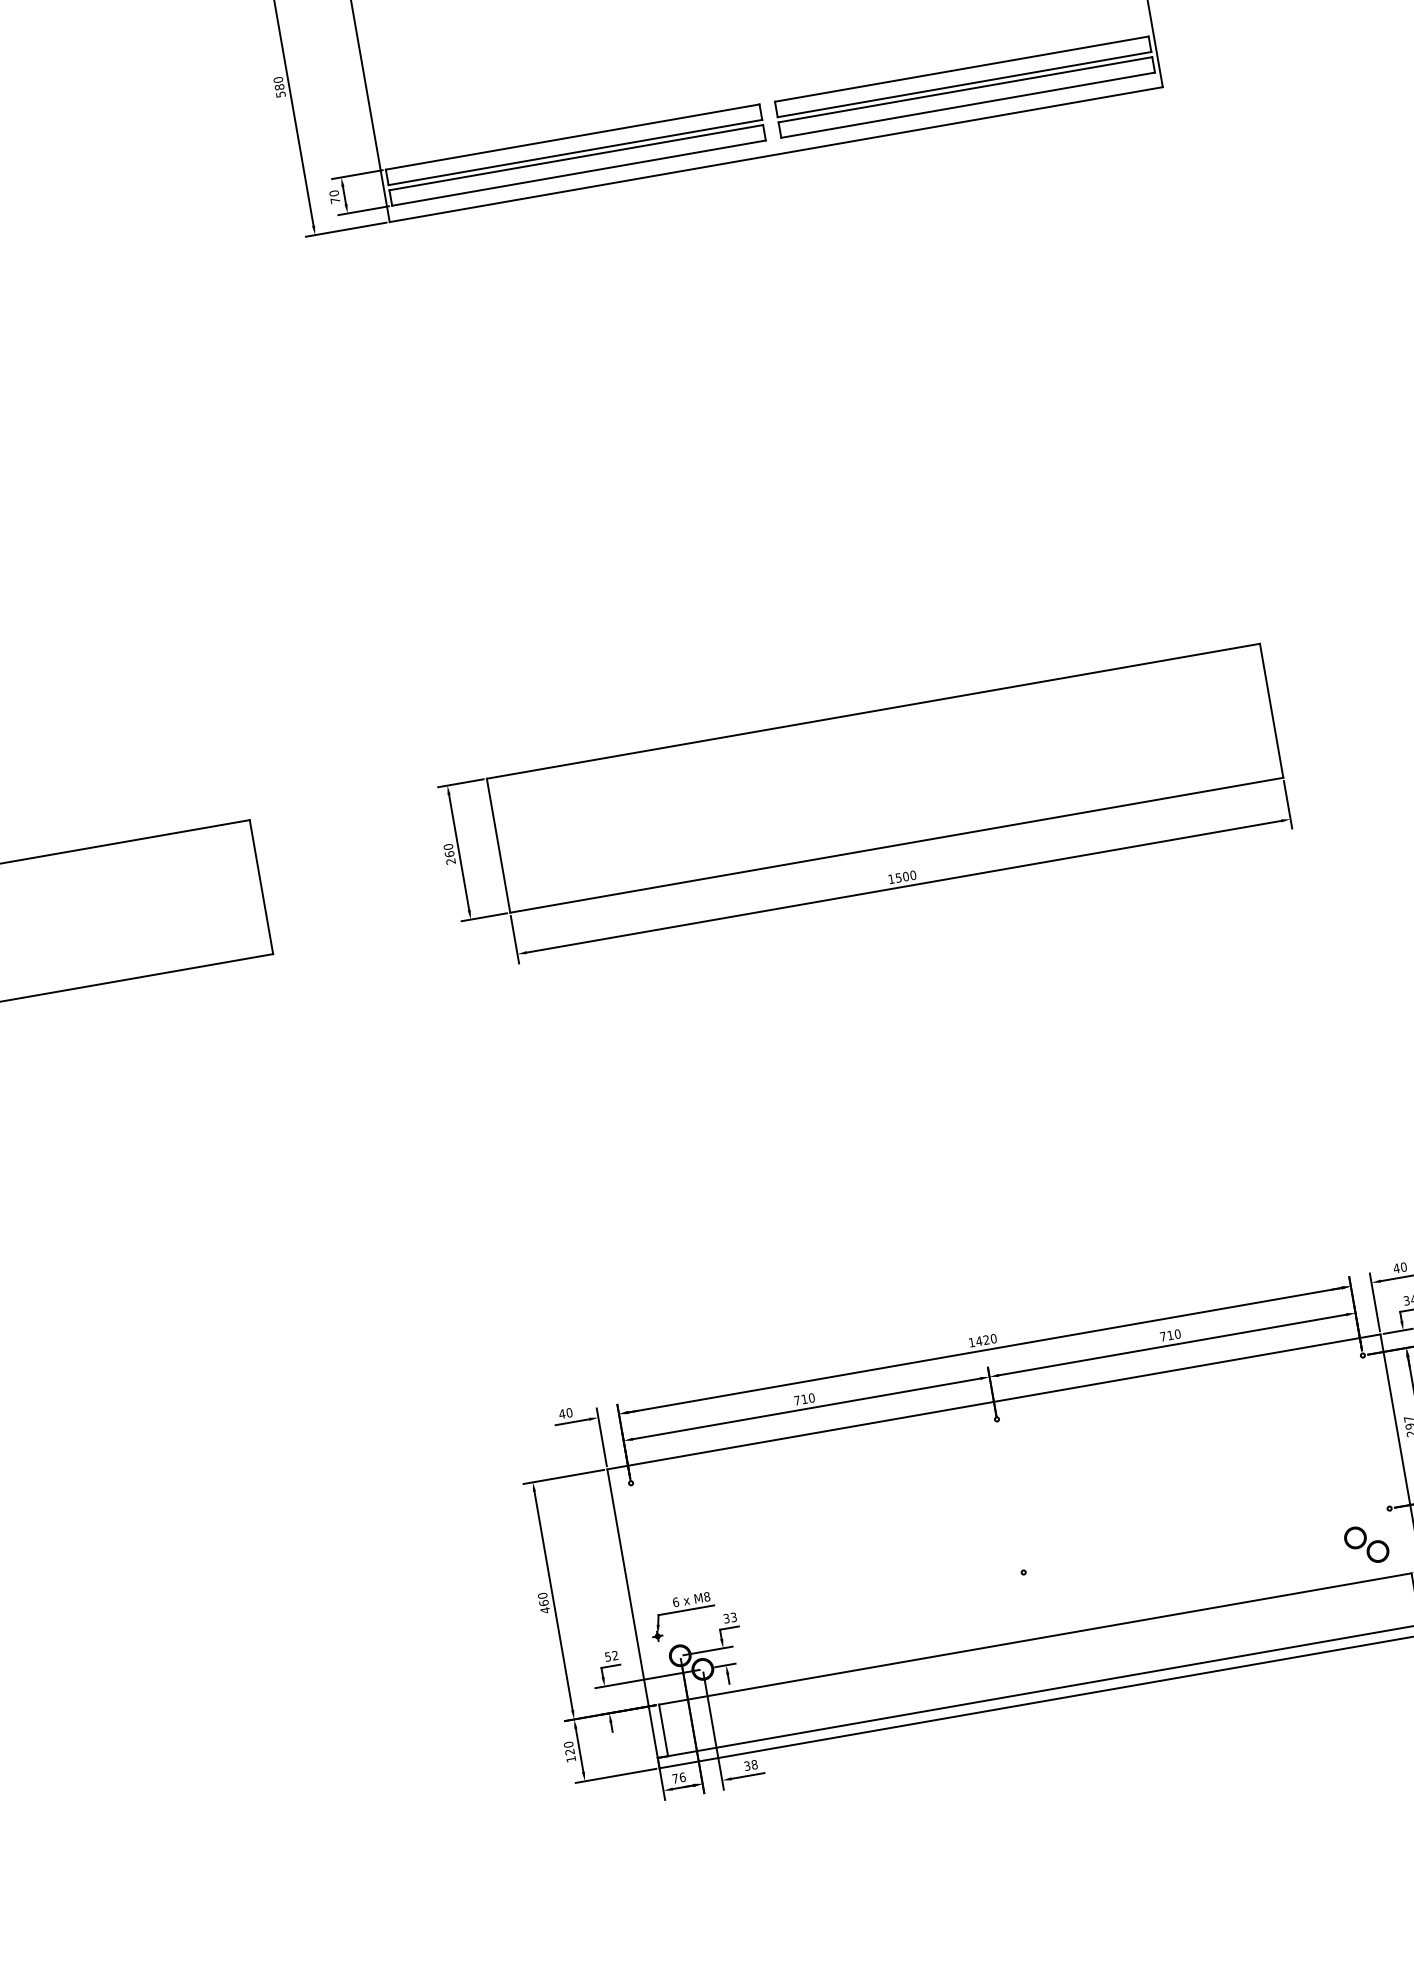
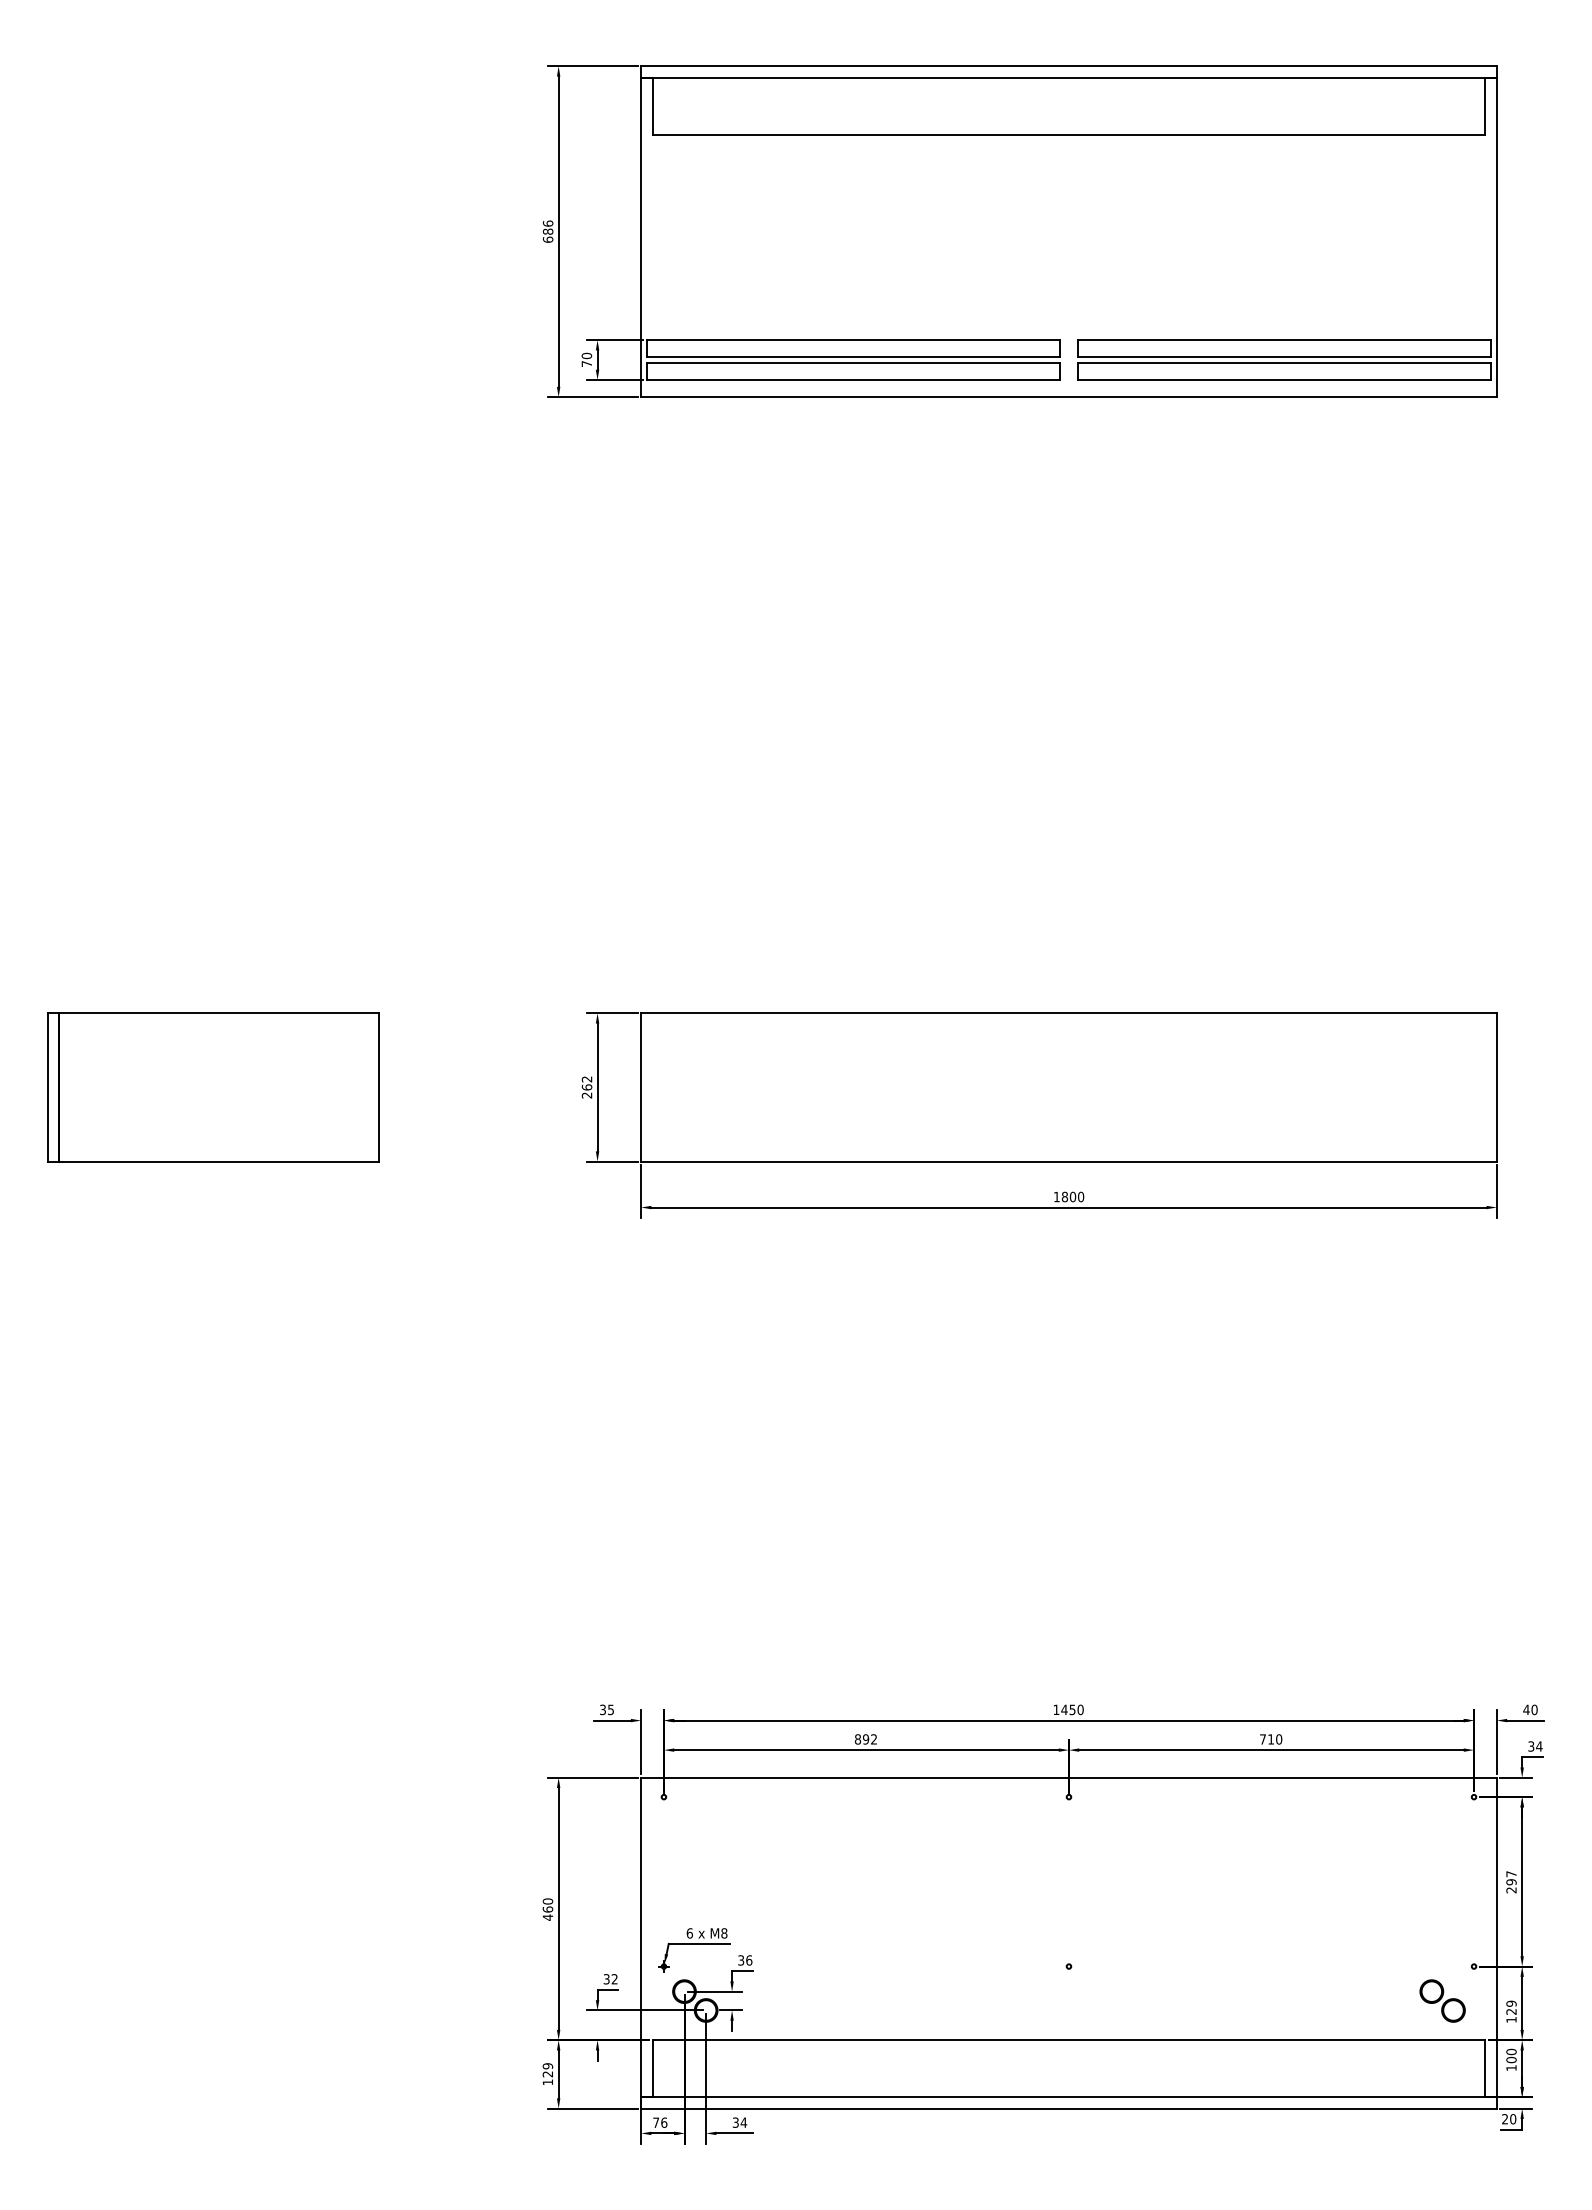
text: (279, 87) -> (547, 231), 580 -> 686
text: (447, 847) -> (586, 1079), 260 -> 262
text: (898, 877) -> (1064, 1196), 1500 -> 1800
text: (986, 1339) -> (1072, 1709), 1420 -> 1450
text: (804, 1399) -> (865, 1739), 710 -> 892
text: (565, 1413) -> (606, 1709), 40 -> 35
text: (734, 1617) -> (749, 1960), 33 -> 36
text: (607, 1656) -> (606, 1978), 52 -> 32
text: (569, 1744) -> (548, 2066), 120 -> 129
text: (754, 1764) -> (743, 2122), 38 -> 34

